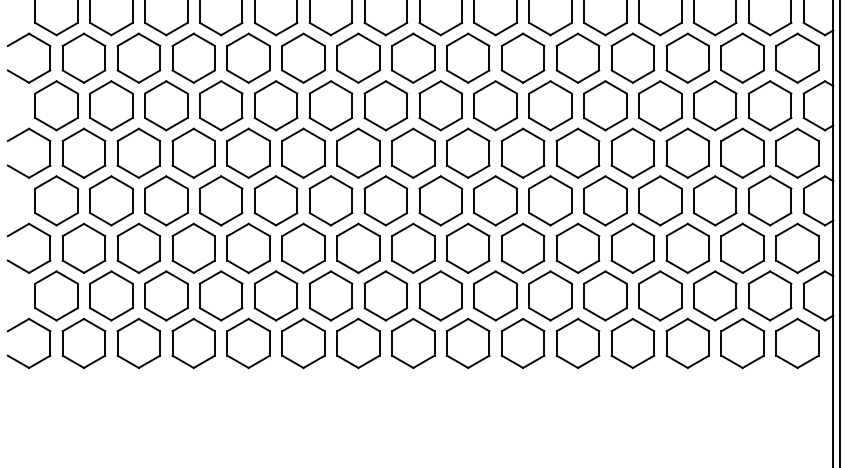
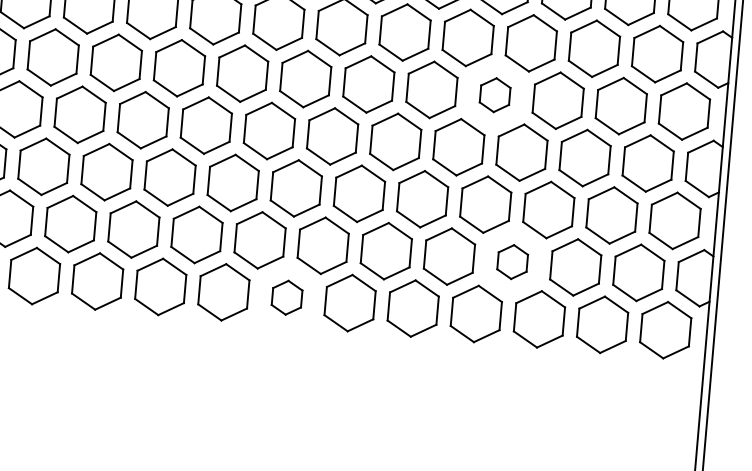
part: (632, 152) -> (494, 94), size x0.6
part: (660, 295) -> (512, 261), size x0.6
part: (468, 343) -> (287, 297), size x0.6

